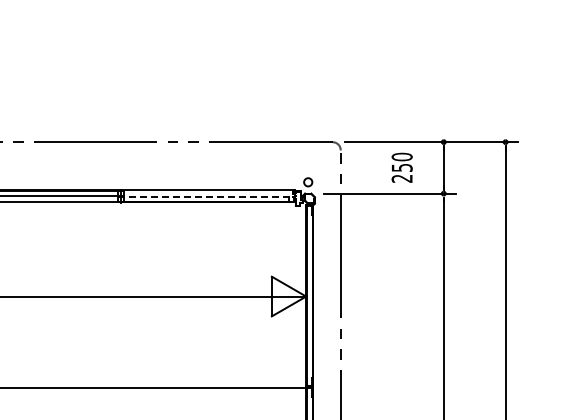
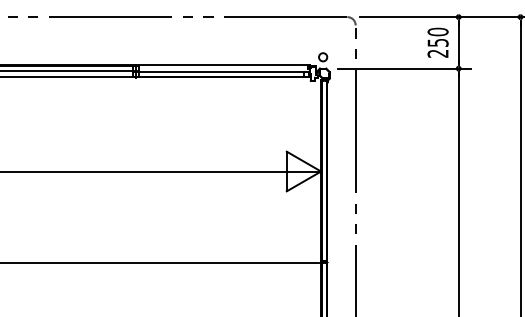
text: (401, 167) -> (437, 42), moved
line: (206, 196) -> (221, 71), dashed -> solid

